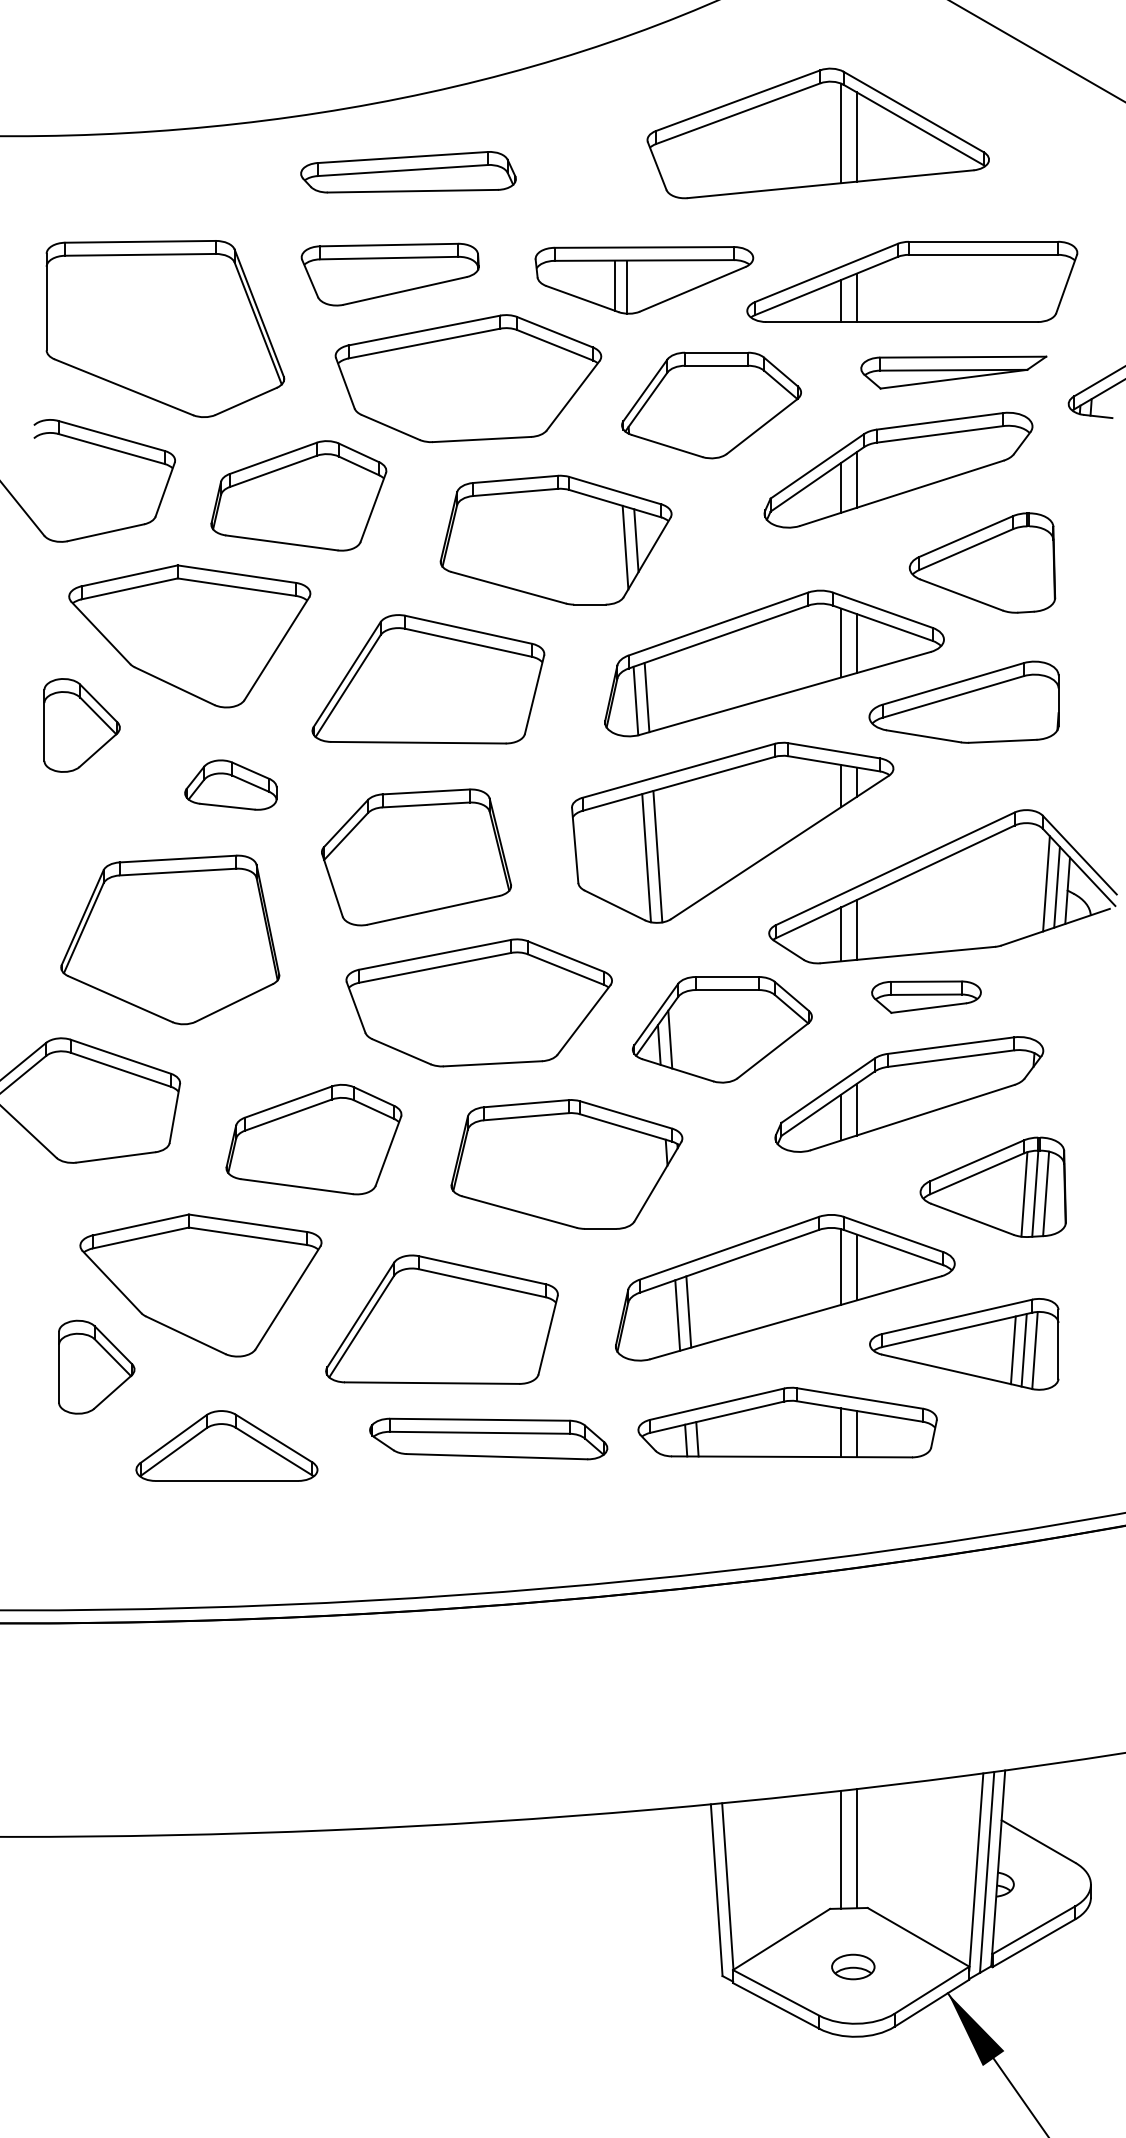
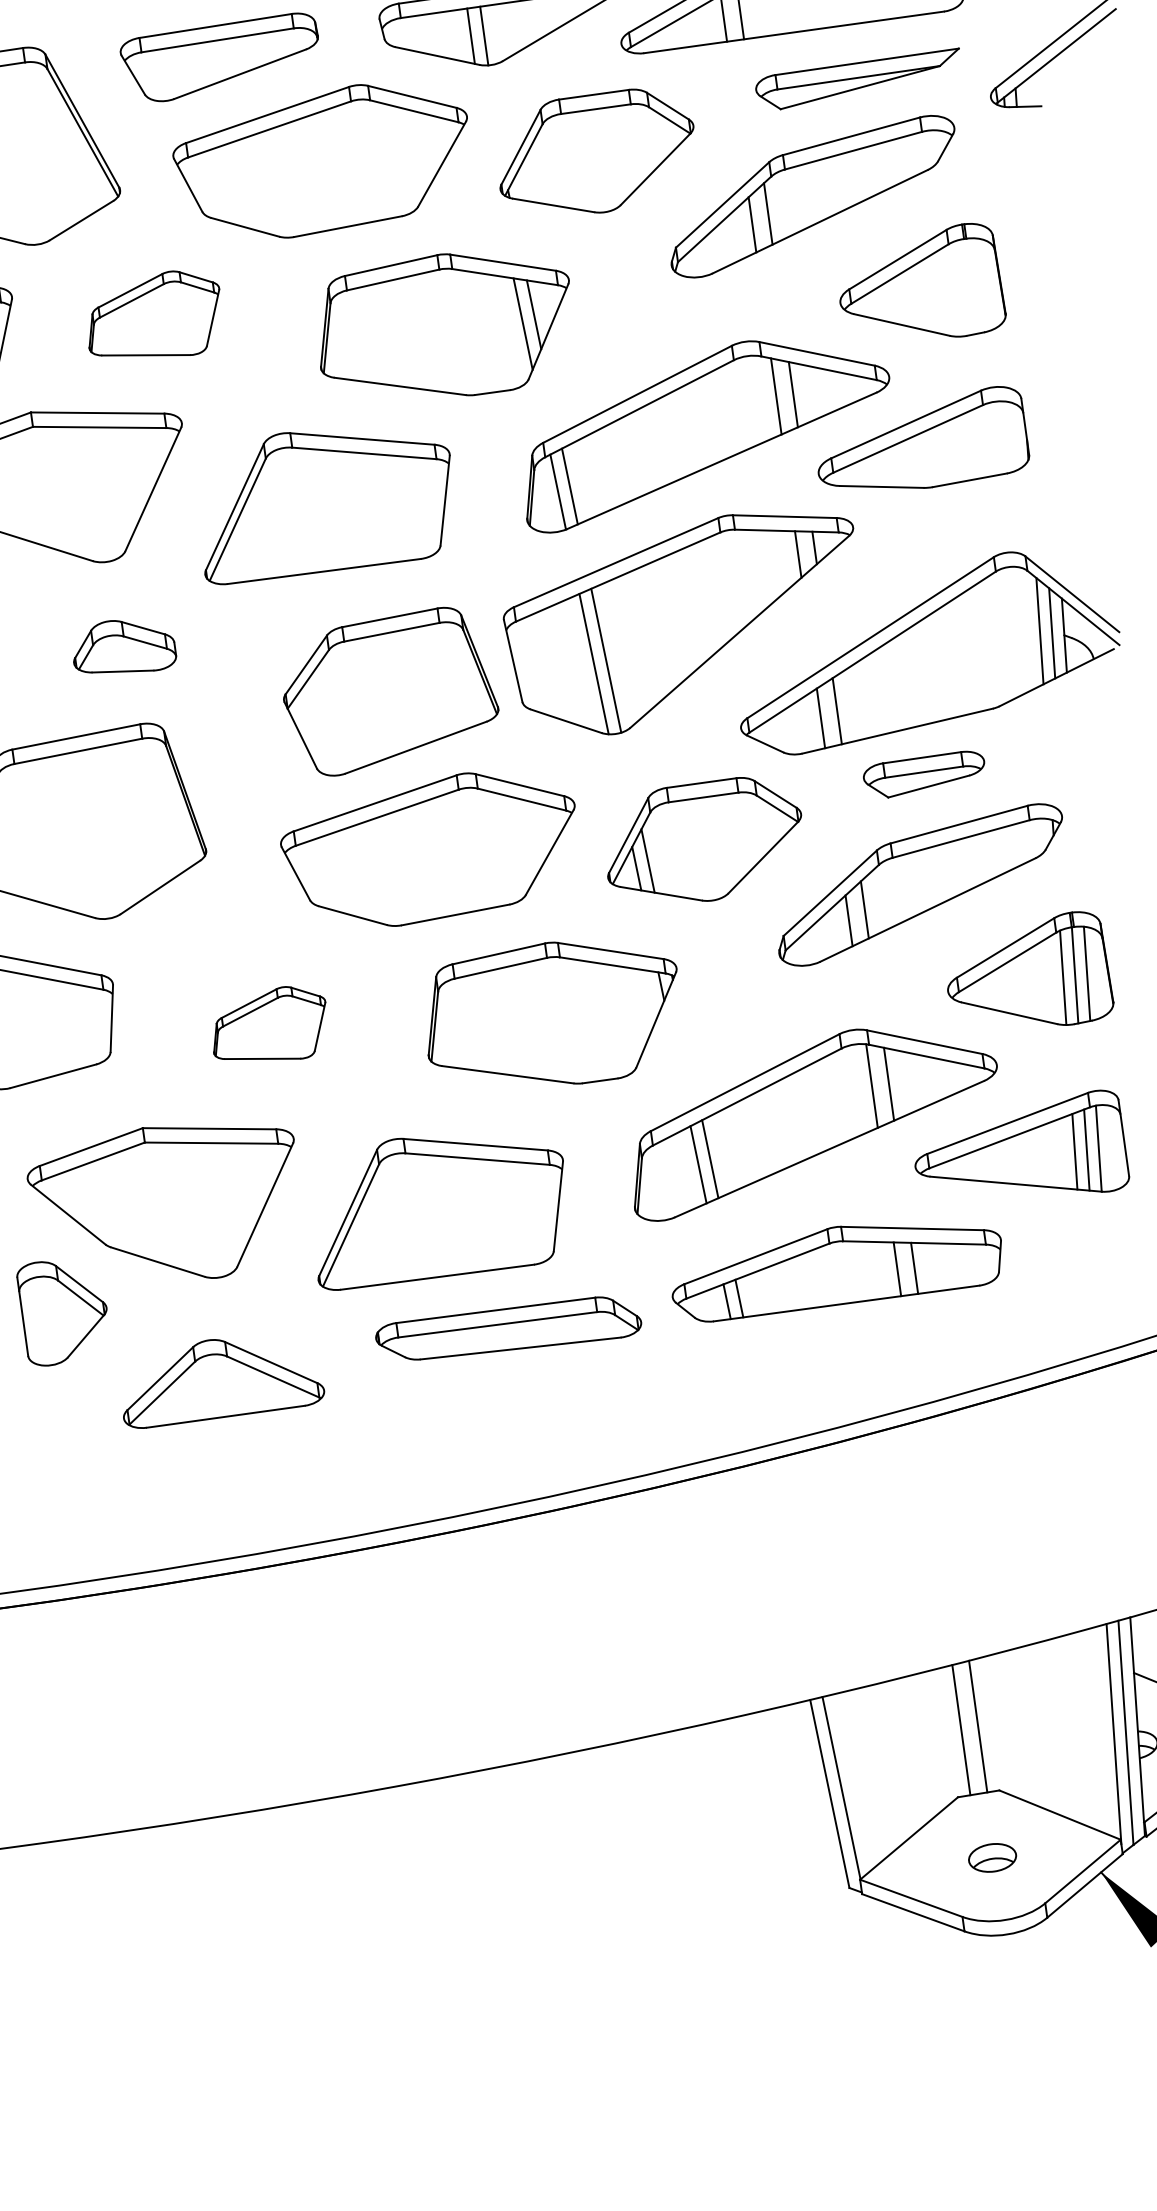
part: (298, 495) -> (153, 316), size x0.7
part: (416, 857) -> (389, 691), moved
part: (313, 1139) -> (269, 1026), size x0.6

